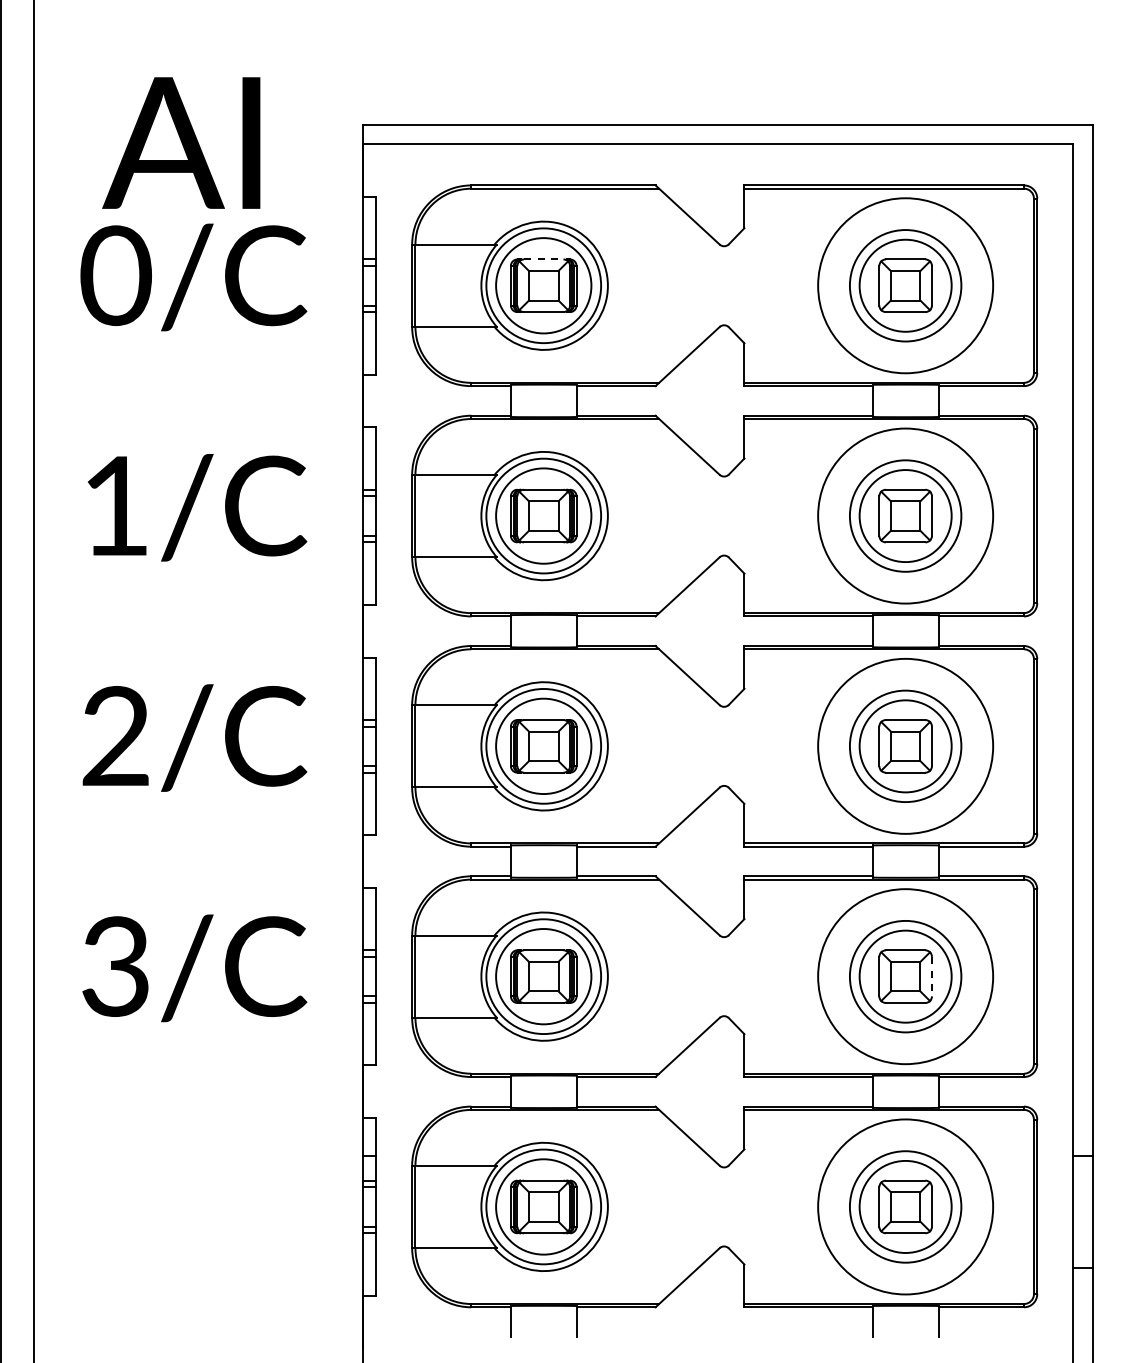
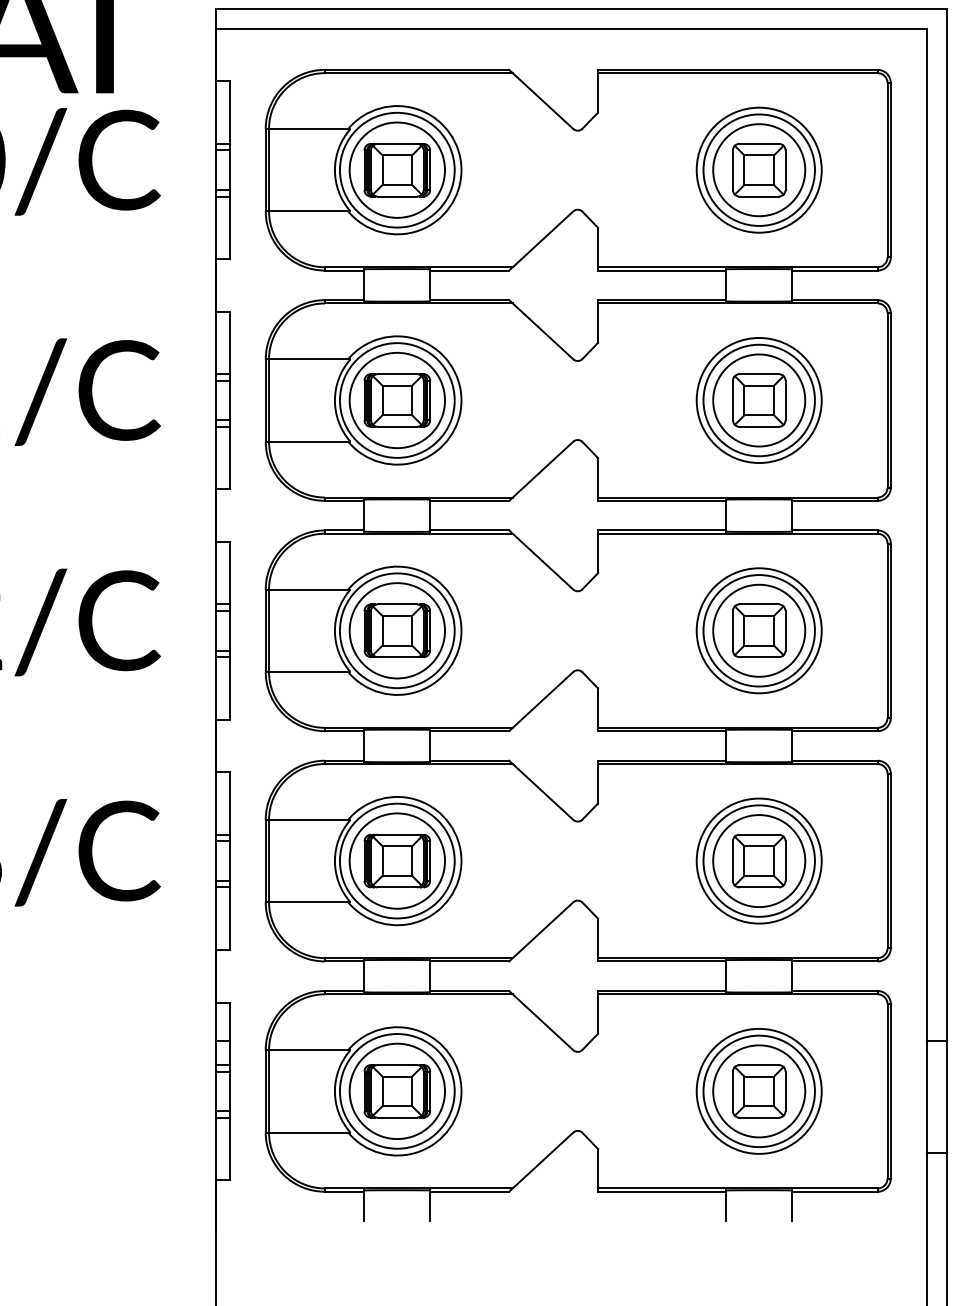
line: (543, 259) -> (397, 143), dashed -> solid
circle: (905, 285) -> (759, 169), size x0.71
circle: (905, 515) -> (759, 399), size x0.71
circle: (905, 745) -> (759, 629), size x0.71
circle: (905, 976) -> (759, 860), size x0.71
line: (931, 976) -> (785, 860), dashed -> solid
circle: (905, 1206) -> (759, 1090), size x0.71

